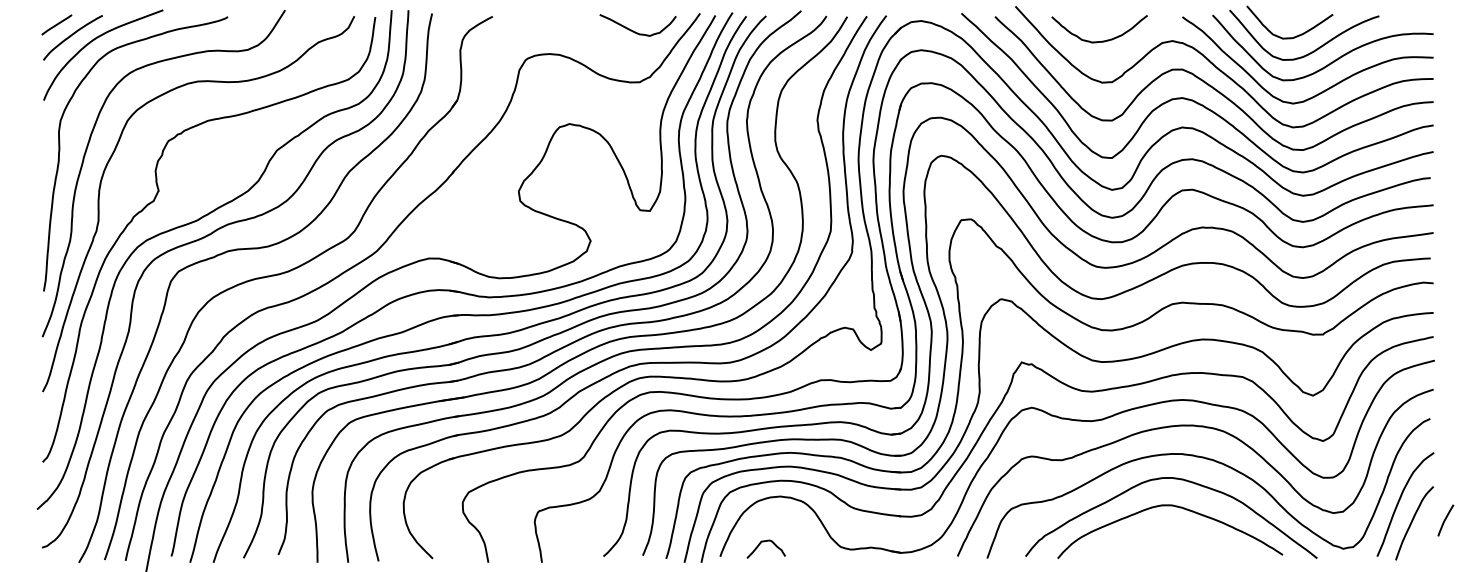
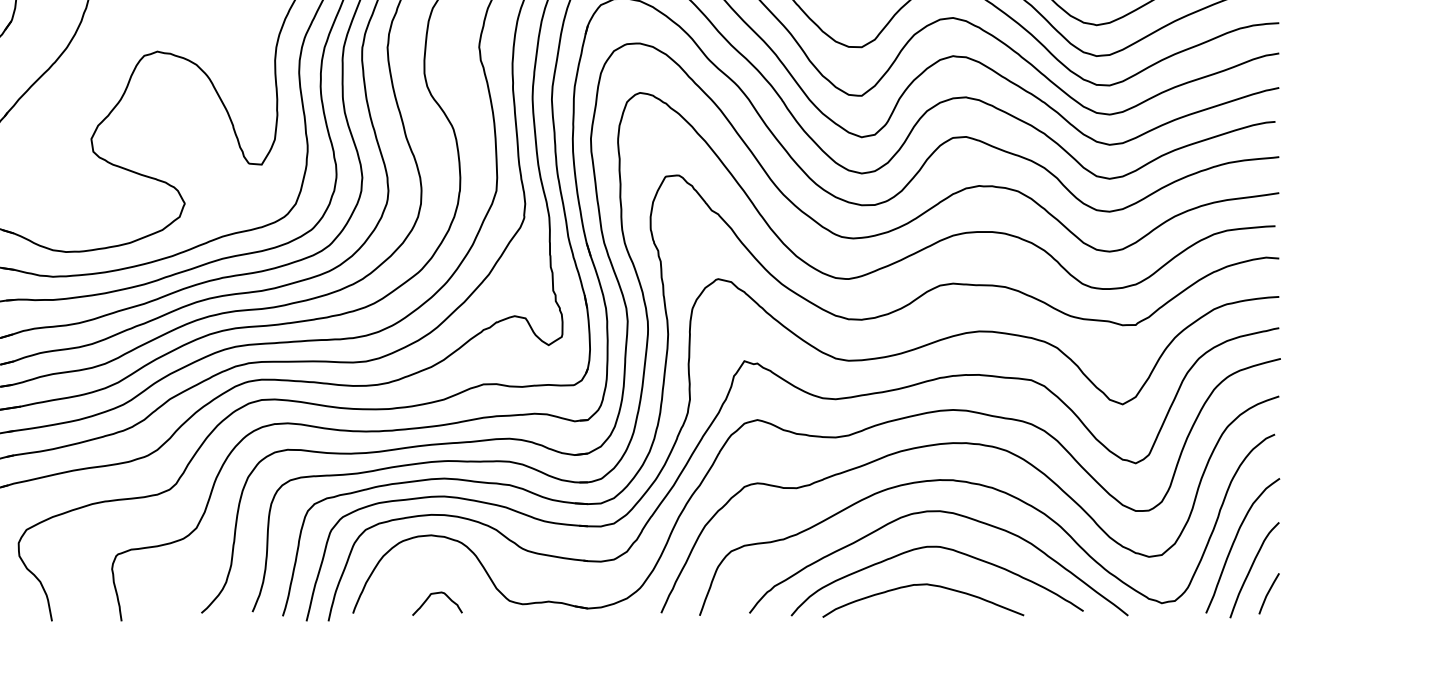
curve: (1445, 520) -> (1268, 593), moved
curve: (1159, 535) -> (923, 585), added
curve: (764, 542) -> (435, 595), moved

